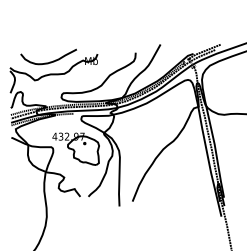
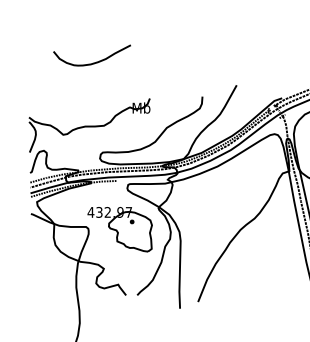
curve: (49, 61) -> (93, 61), moved

